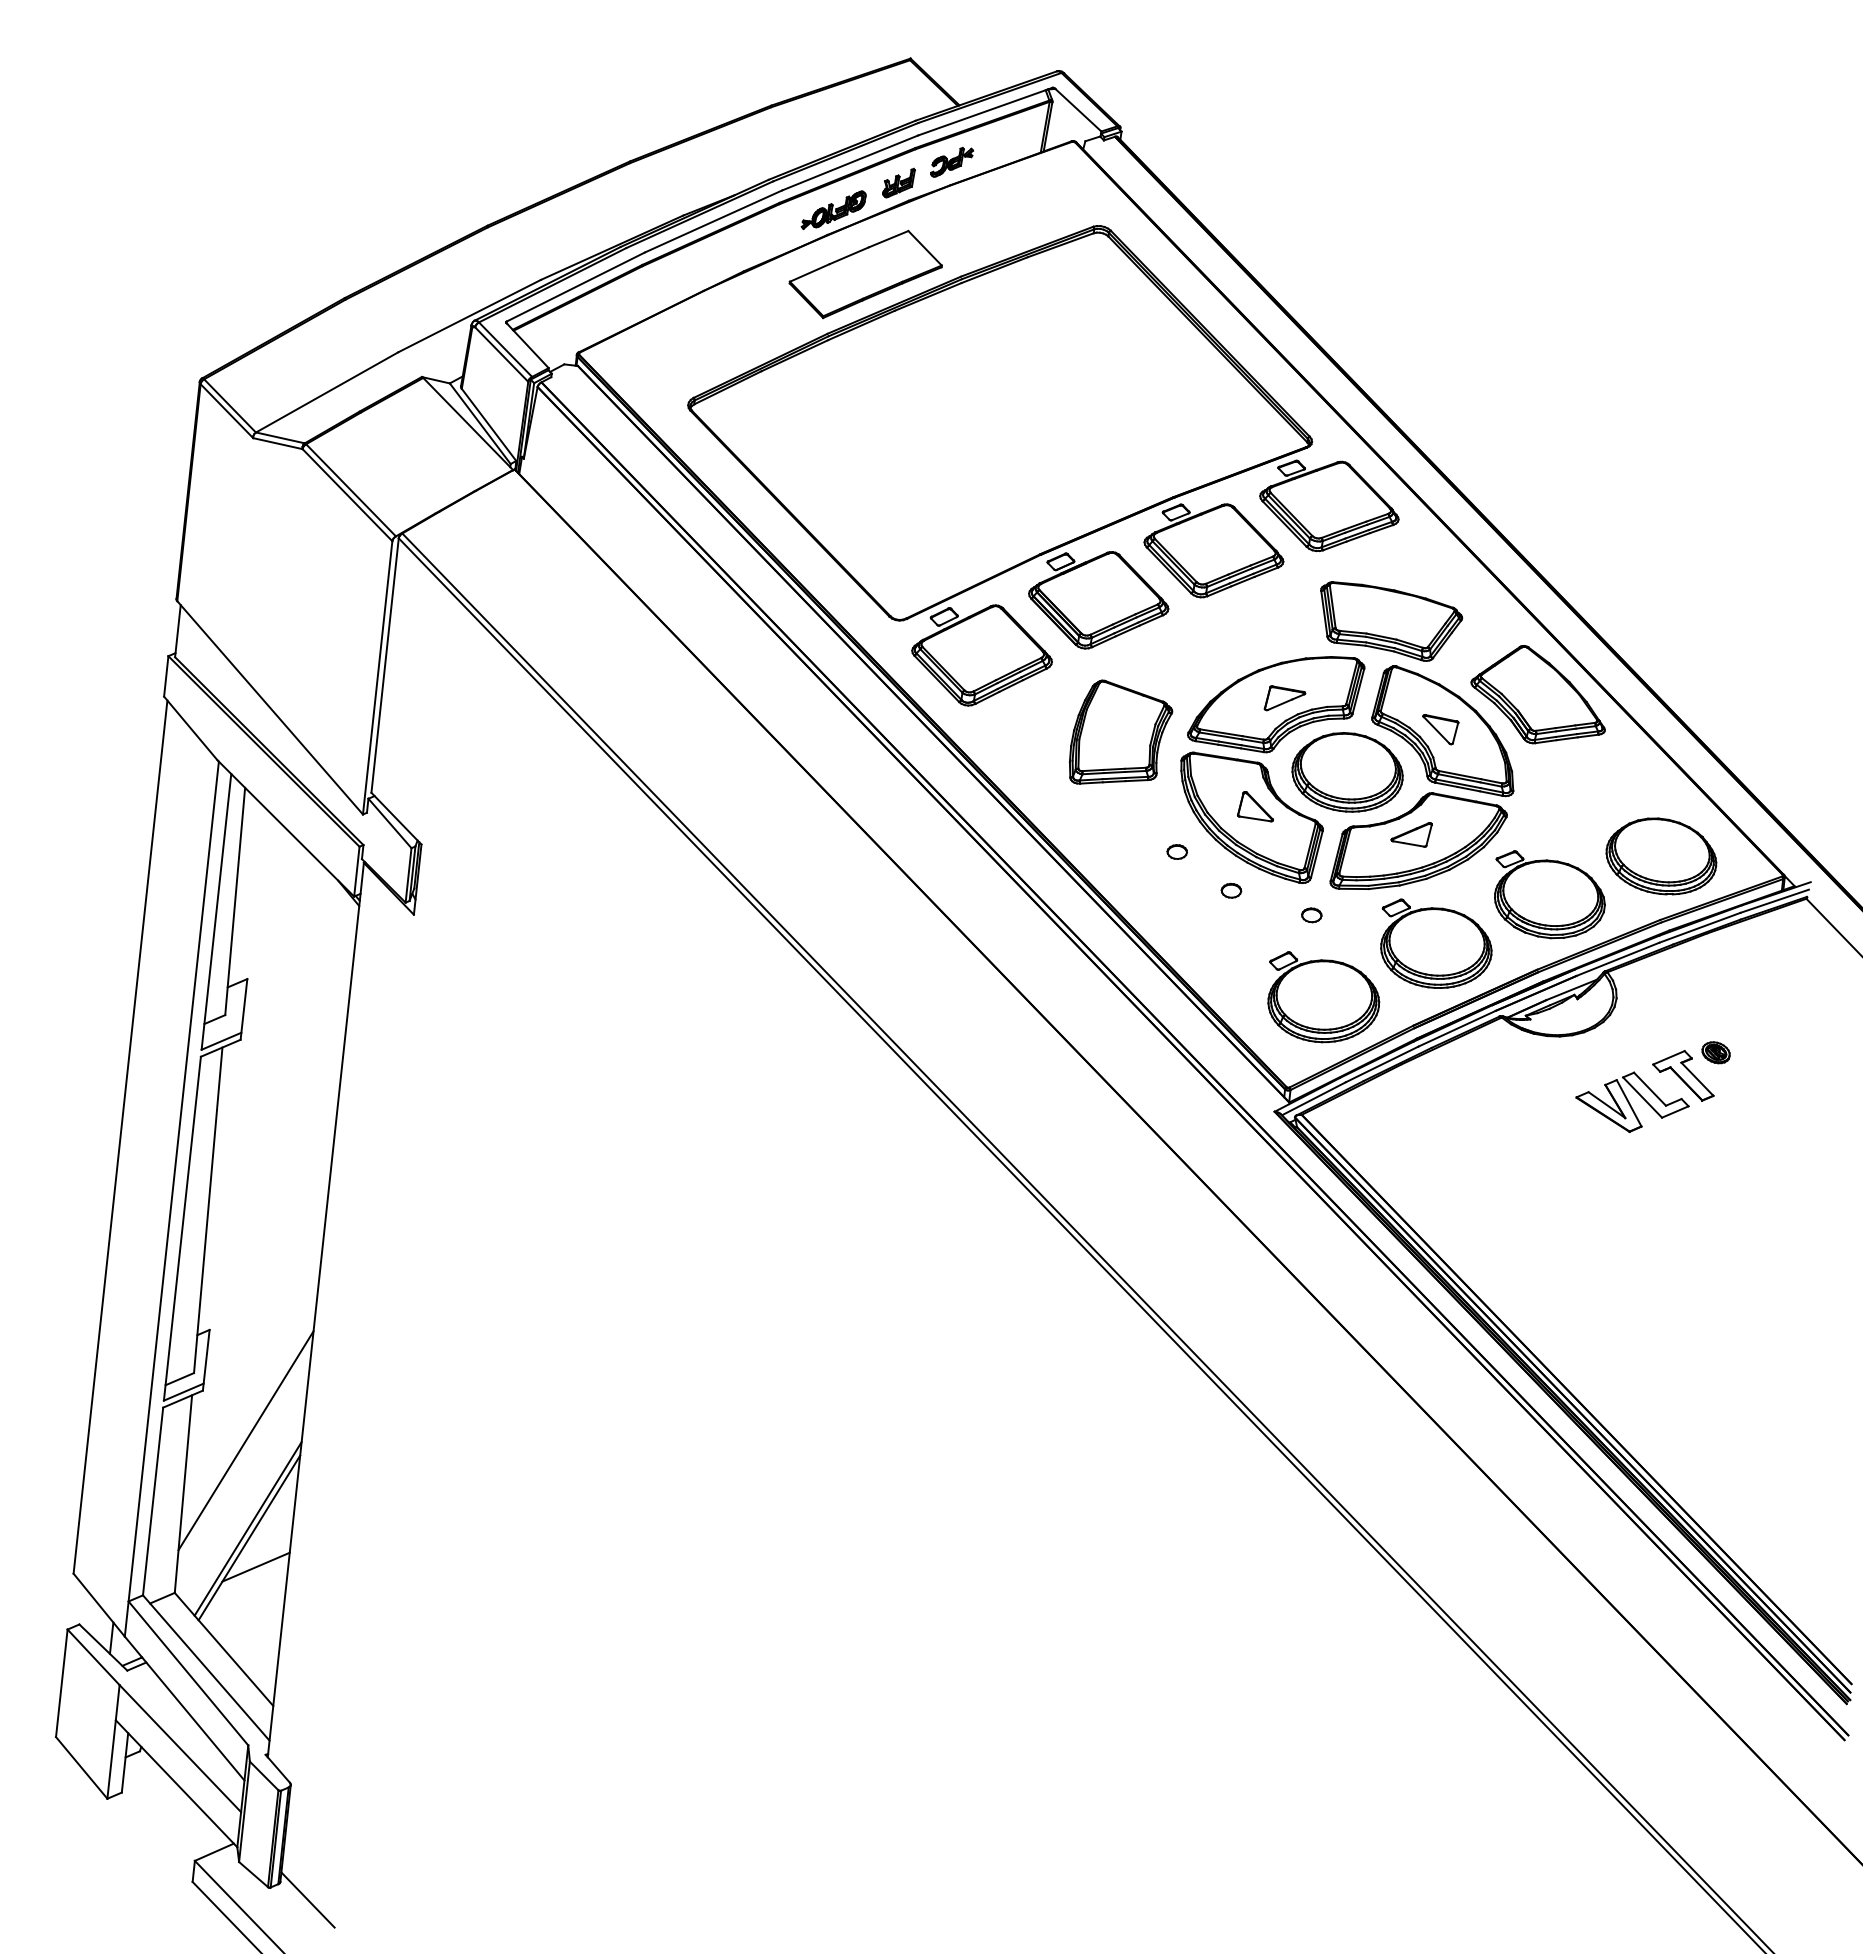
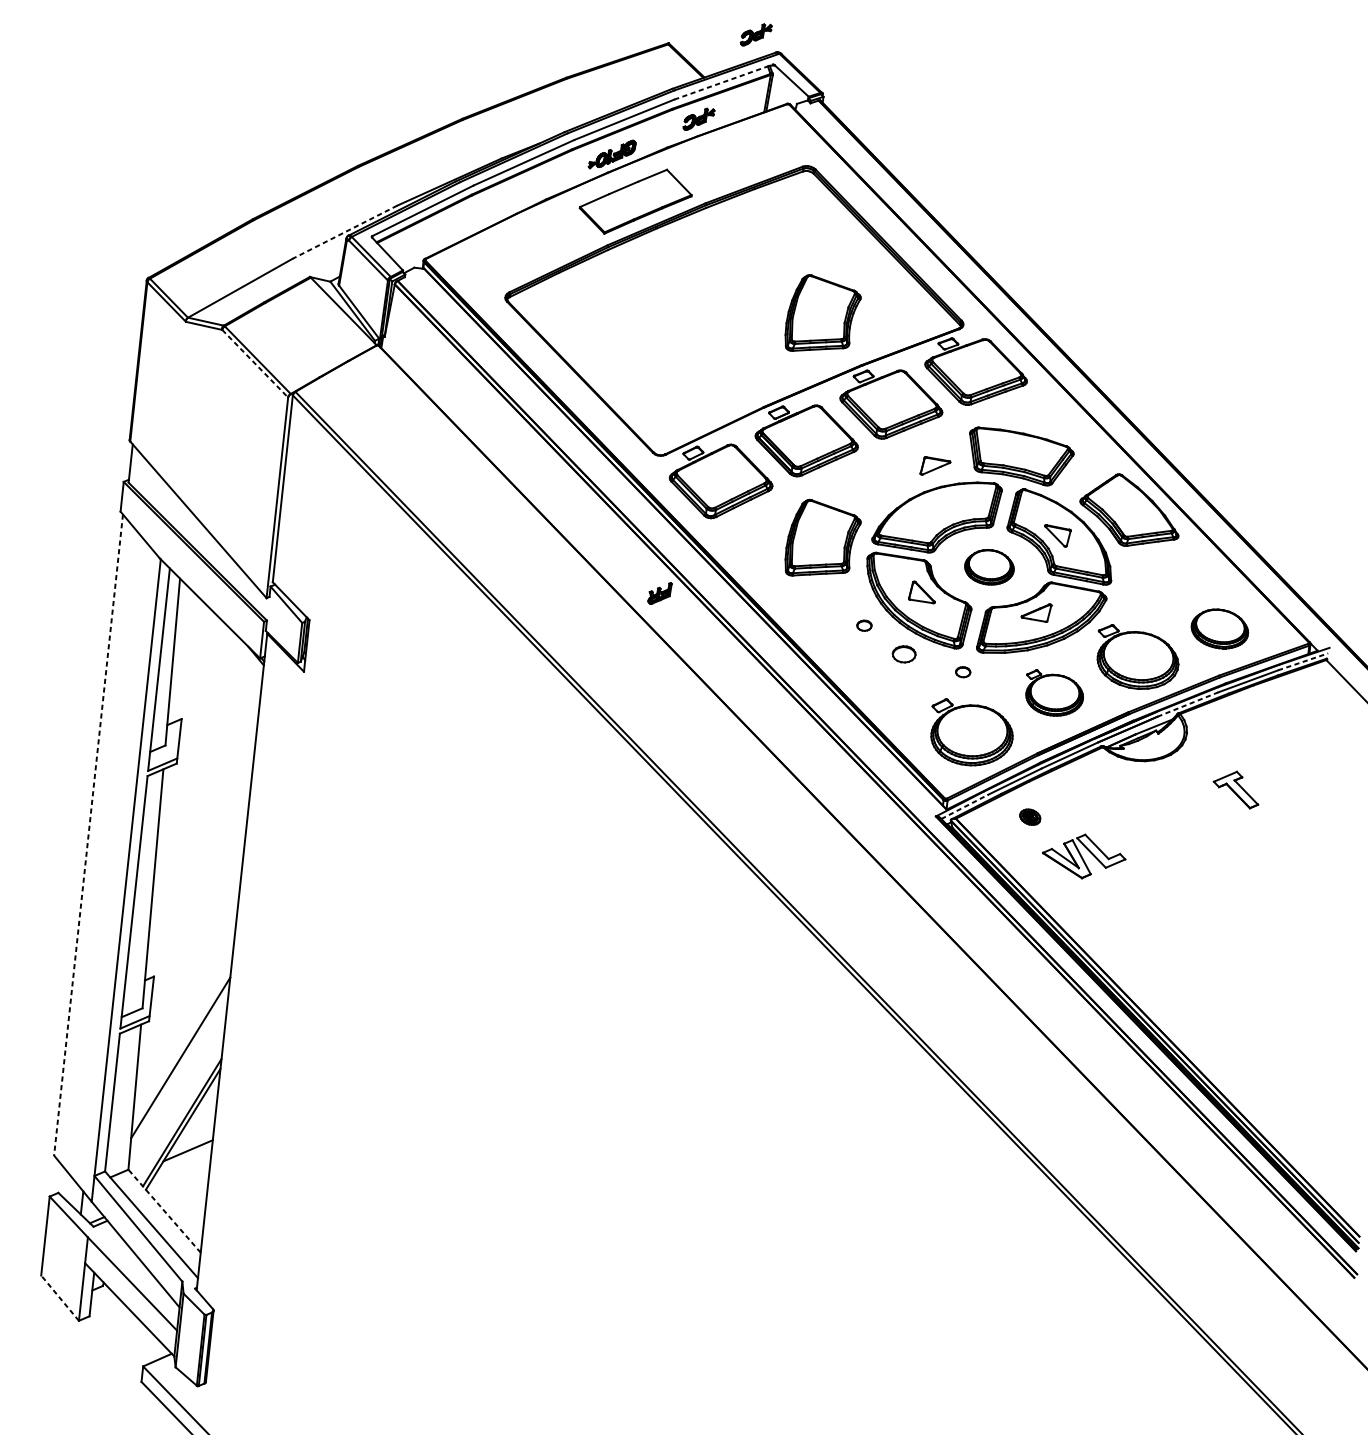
part: (1029, 46) -> (755, 34), added
line: (985, 111) -> (723, 82), solid -> dashed
part: (898, 182) -> (659, 593), moved
line: (469, 316) -> (344, 232), solid -> dashed
part: (1120, 425) -> (822, 312), added
line: (347, 495) -> (255, 363), solid -> dashed
part: (1284, 698) -> (935, 466), moved
part: (1347, 772) -> (989, 567), size x0.6
part: (1661, 856) -> (1219, 629), size x0.7
part: (1231, 890) -> (904, 653), size x1.6
line: (1775, 901) -> (1303, 662), solid -> dashed
part: (1436, 943) -> (1054, 692), size x0.7
line: (1617, 959) -> (1187, 704), solid -> dashed
part: (1715, 1052) -> (1029, 816), moved
line: (1314, 1098) -> (965, 806), solid -> dashed
part: (1632, 1101) -> (1084, 855), moved
line: (120, 1137) -> (88, 835), solid -> dashed
line: (224, 1649) -> (164, 1211), solid -> dashed
line: (81, 1767) -> (59, 1297), solid -> dashed
line: (307, 1899) -> (225, 1394), removed

